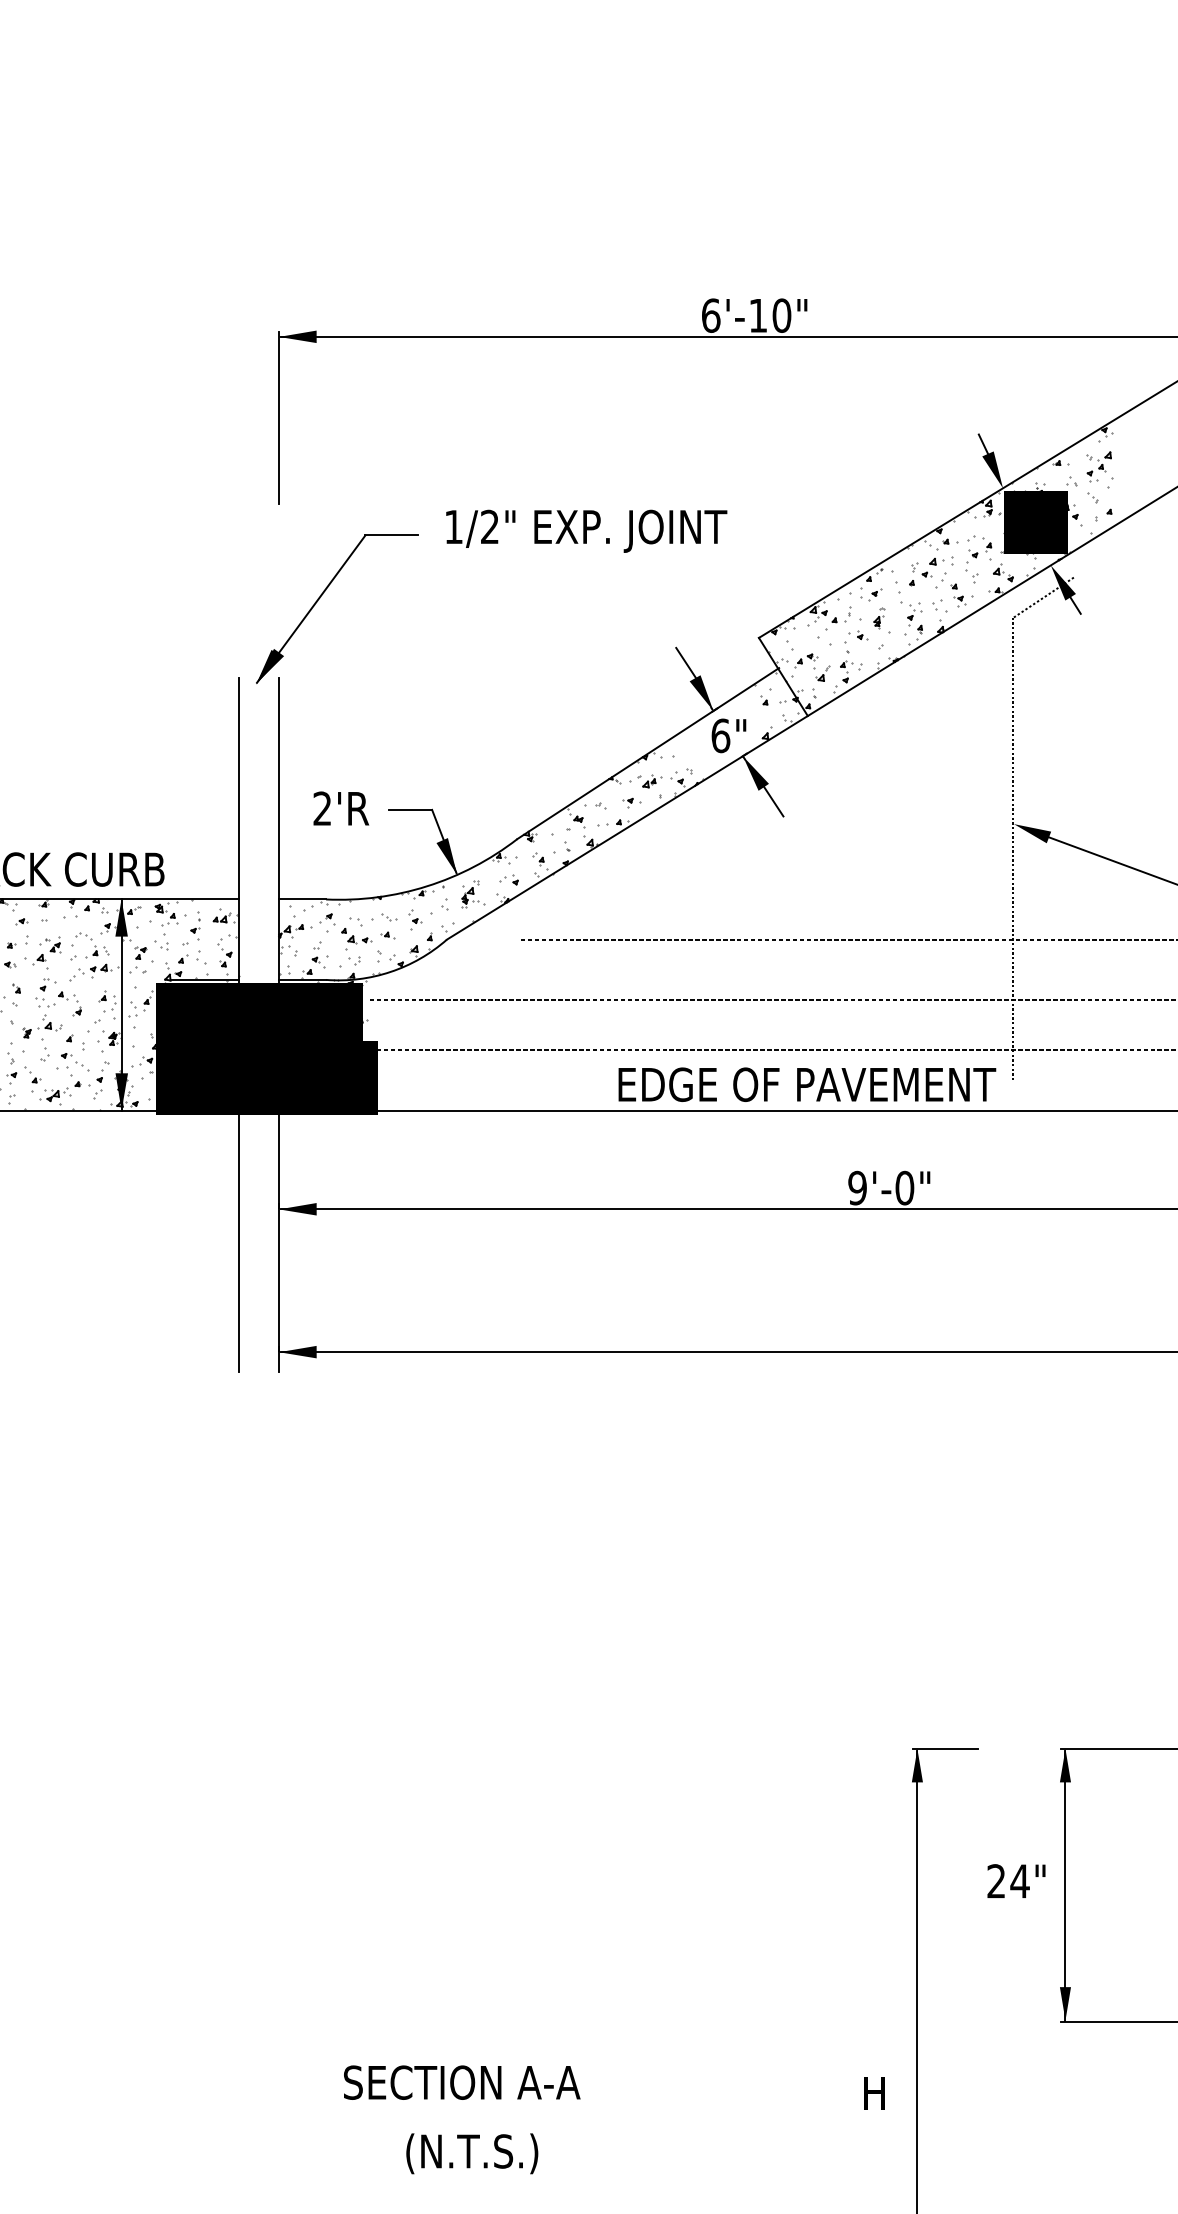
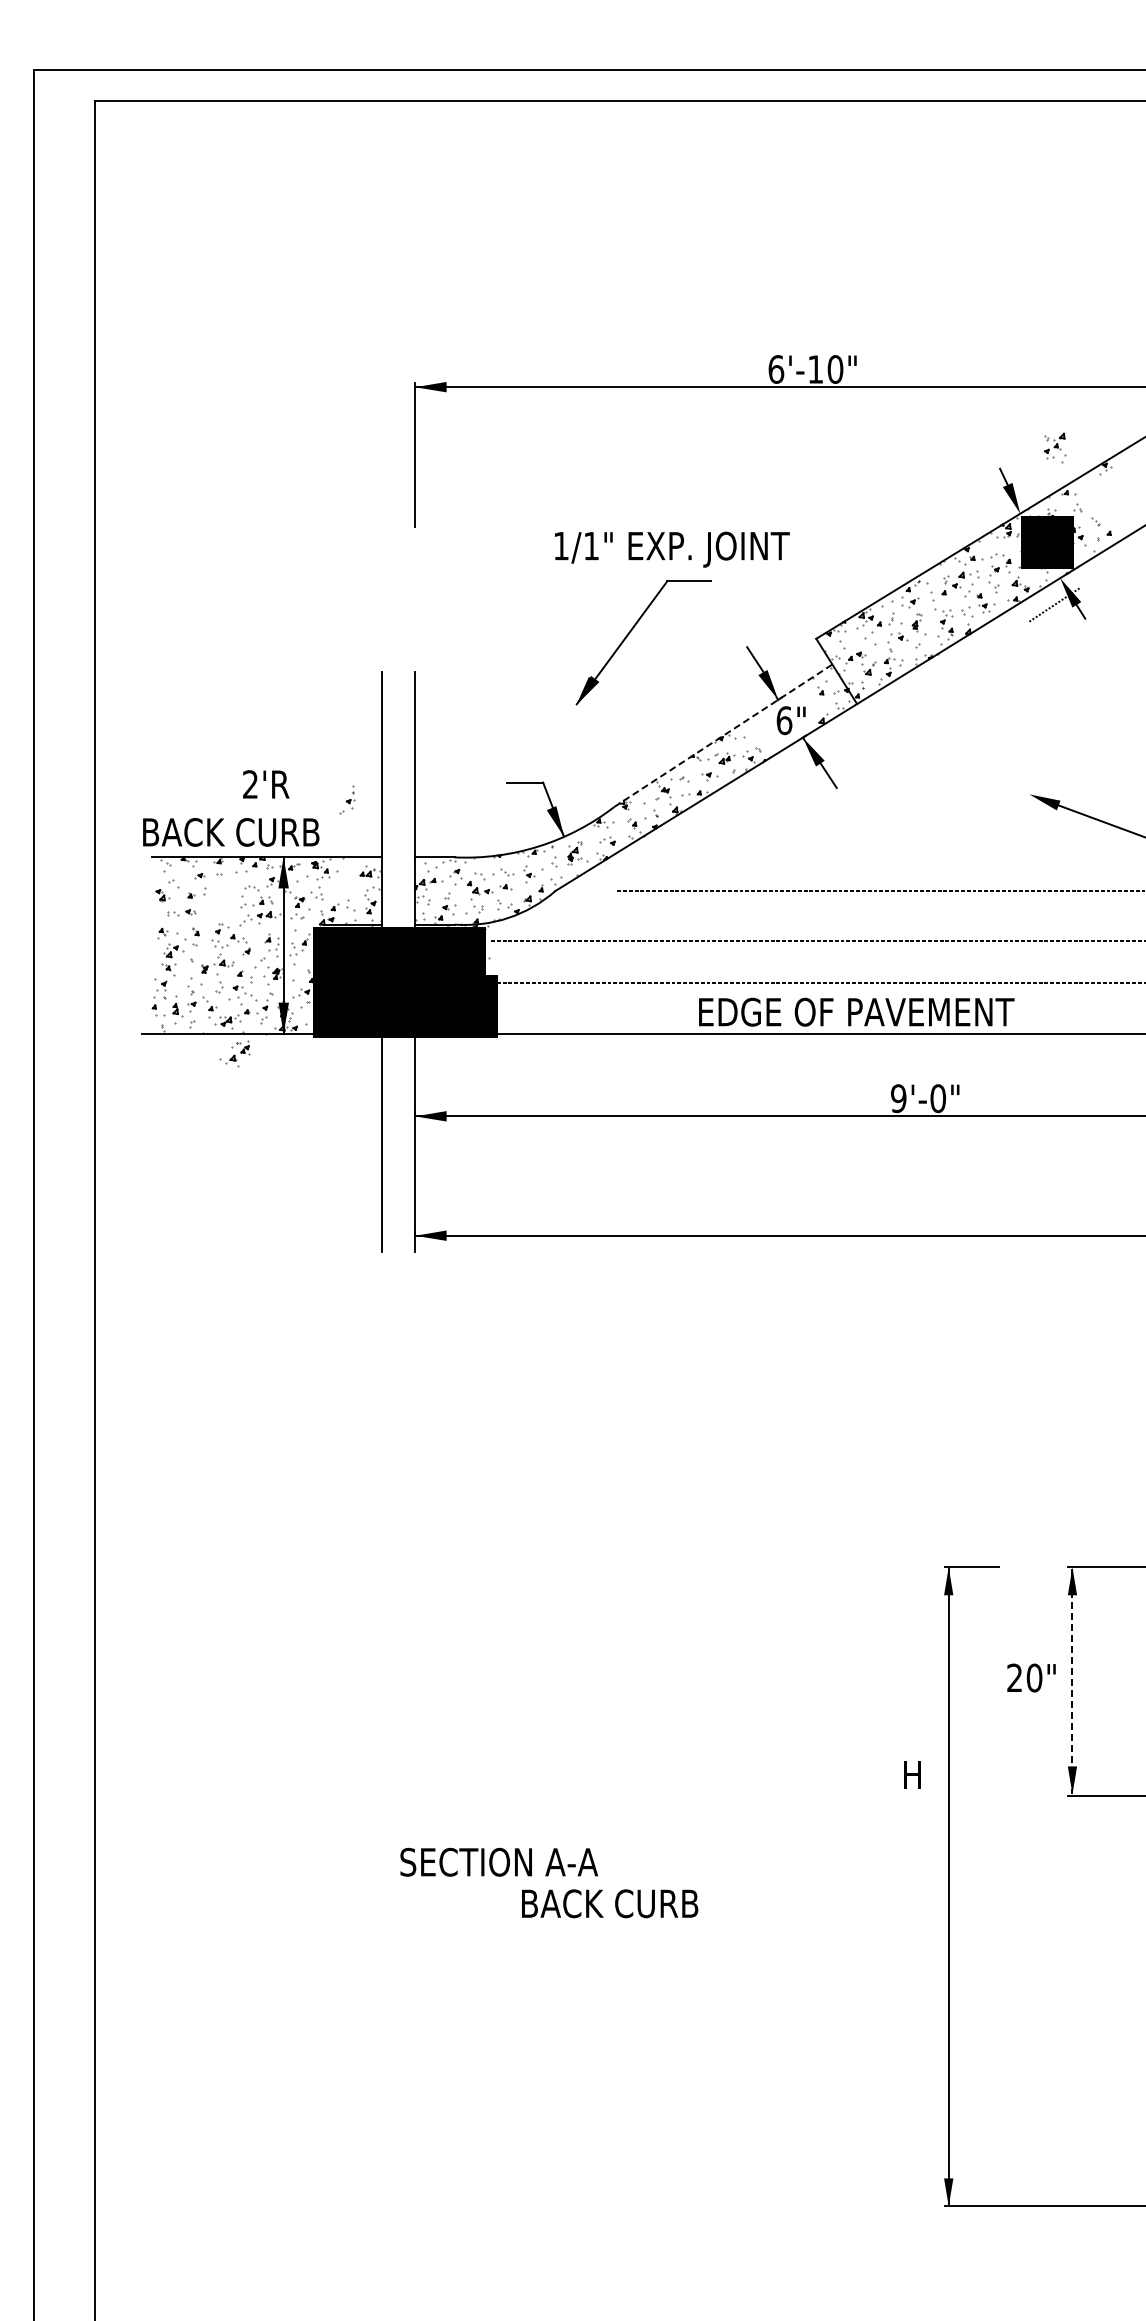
part: (1100, 468) -> (1055, 447), moved
text: (489, 526) -> (591, 545), 1/2" -> 1/1"
part: (321, 598) -> (630, 633), moved
line: (647, 753) -> (723, 735), solid -> dashed
text: (341, 808) -> (266, 784), moved
line: (1012, 848) -> (1028, 814), removed
part: (192, 928) -> (347, 799), moved
part: (42, 952) -> (234, 1053), moved
text: (1020, 1880) -> (1034, 1677), 24" -> 20"
line: (1065, 1885) -> (1072, 1681), solid -> dashed
text: (461, 2081) -> (498, 1861), moved
text: (874, 2092) -> (912, 1774), moved
text: (511, 2153) -> (609, 1905), (N.T.S.) -> BACK CURB

